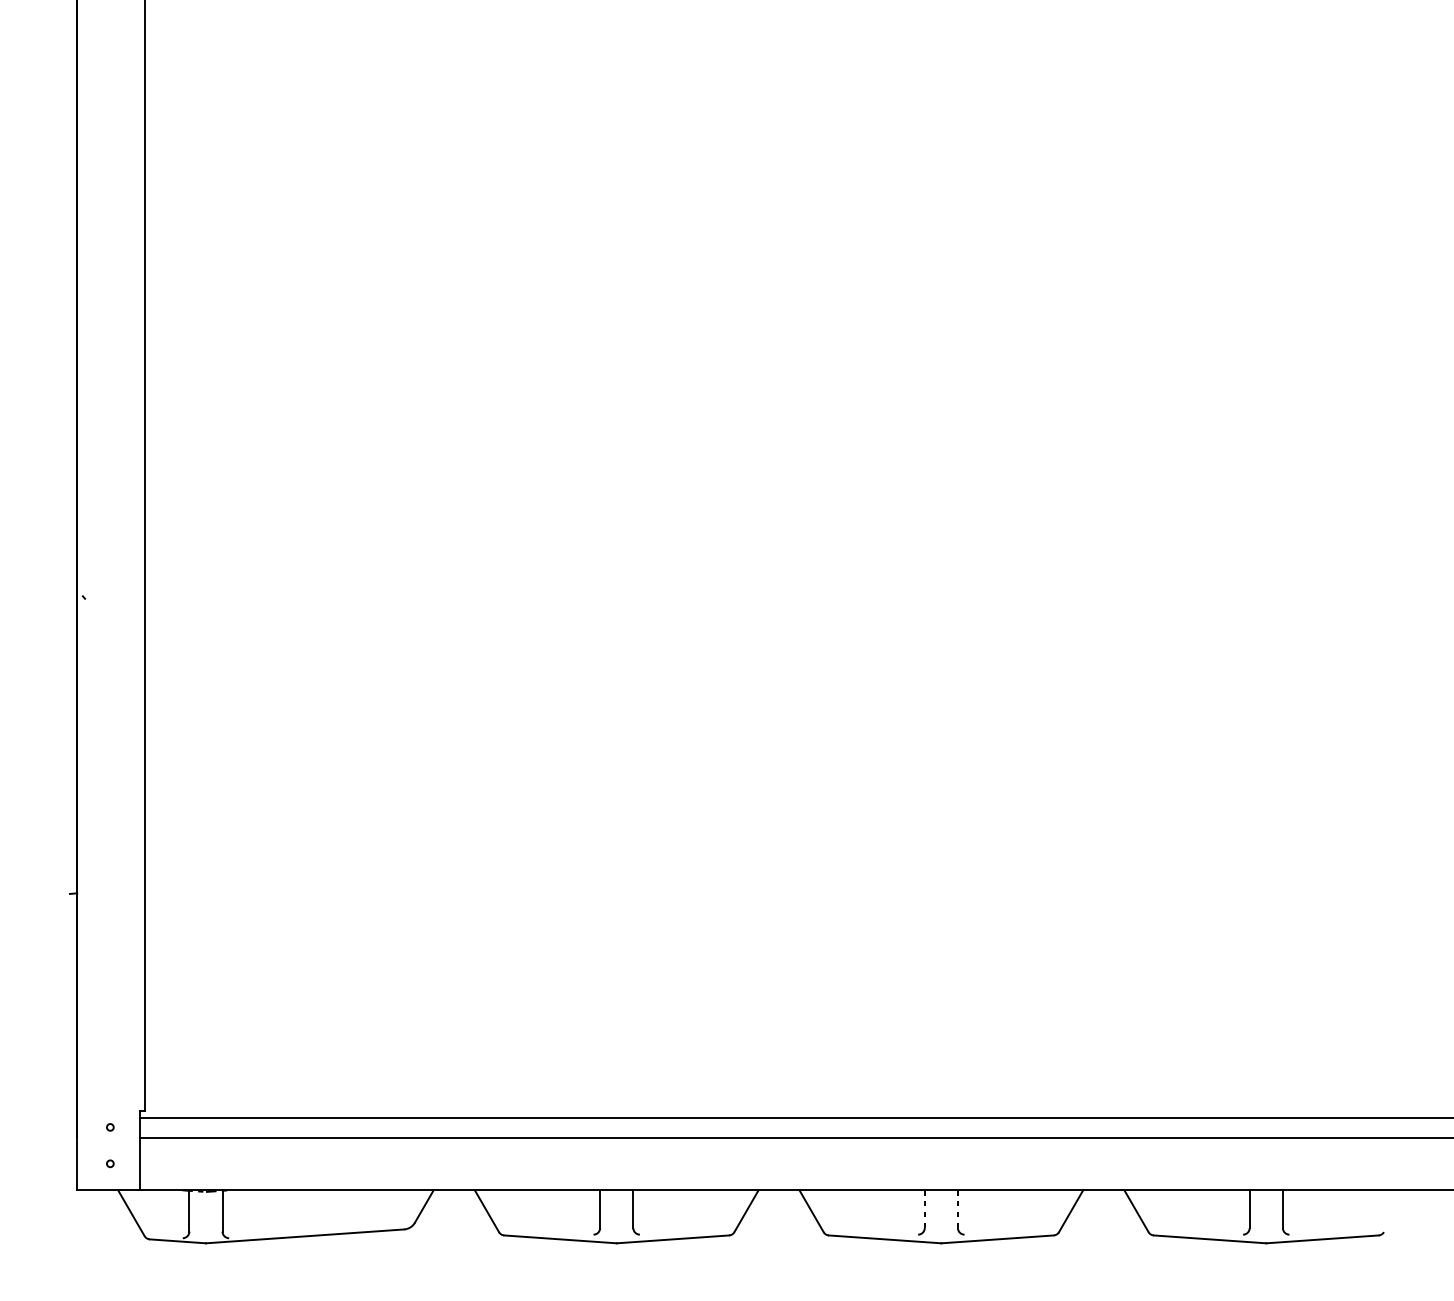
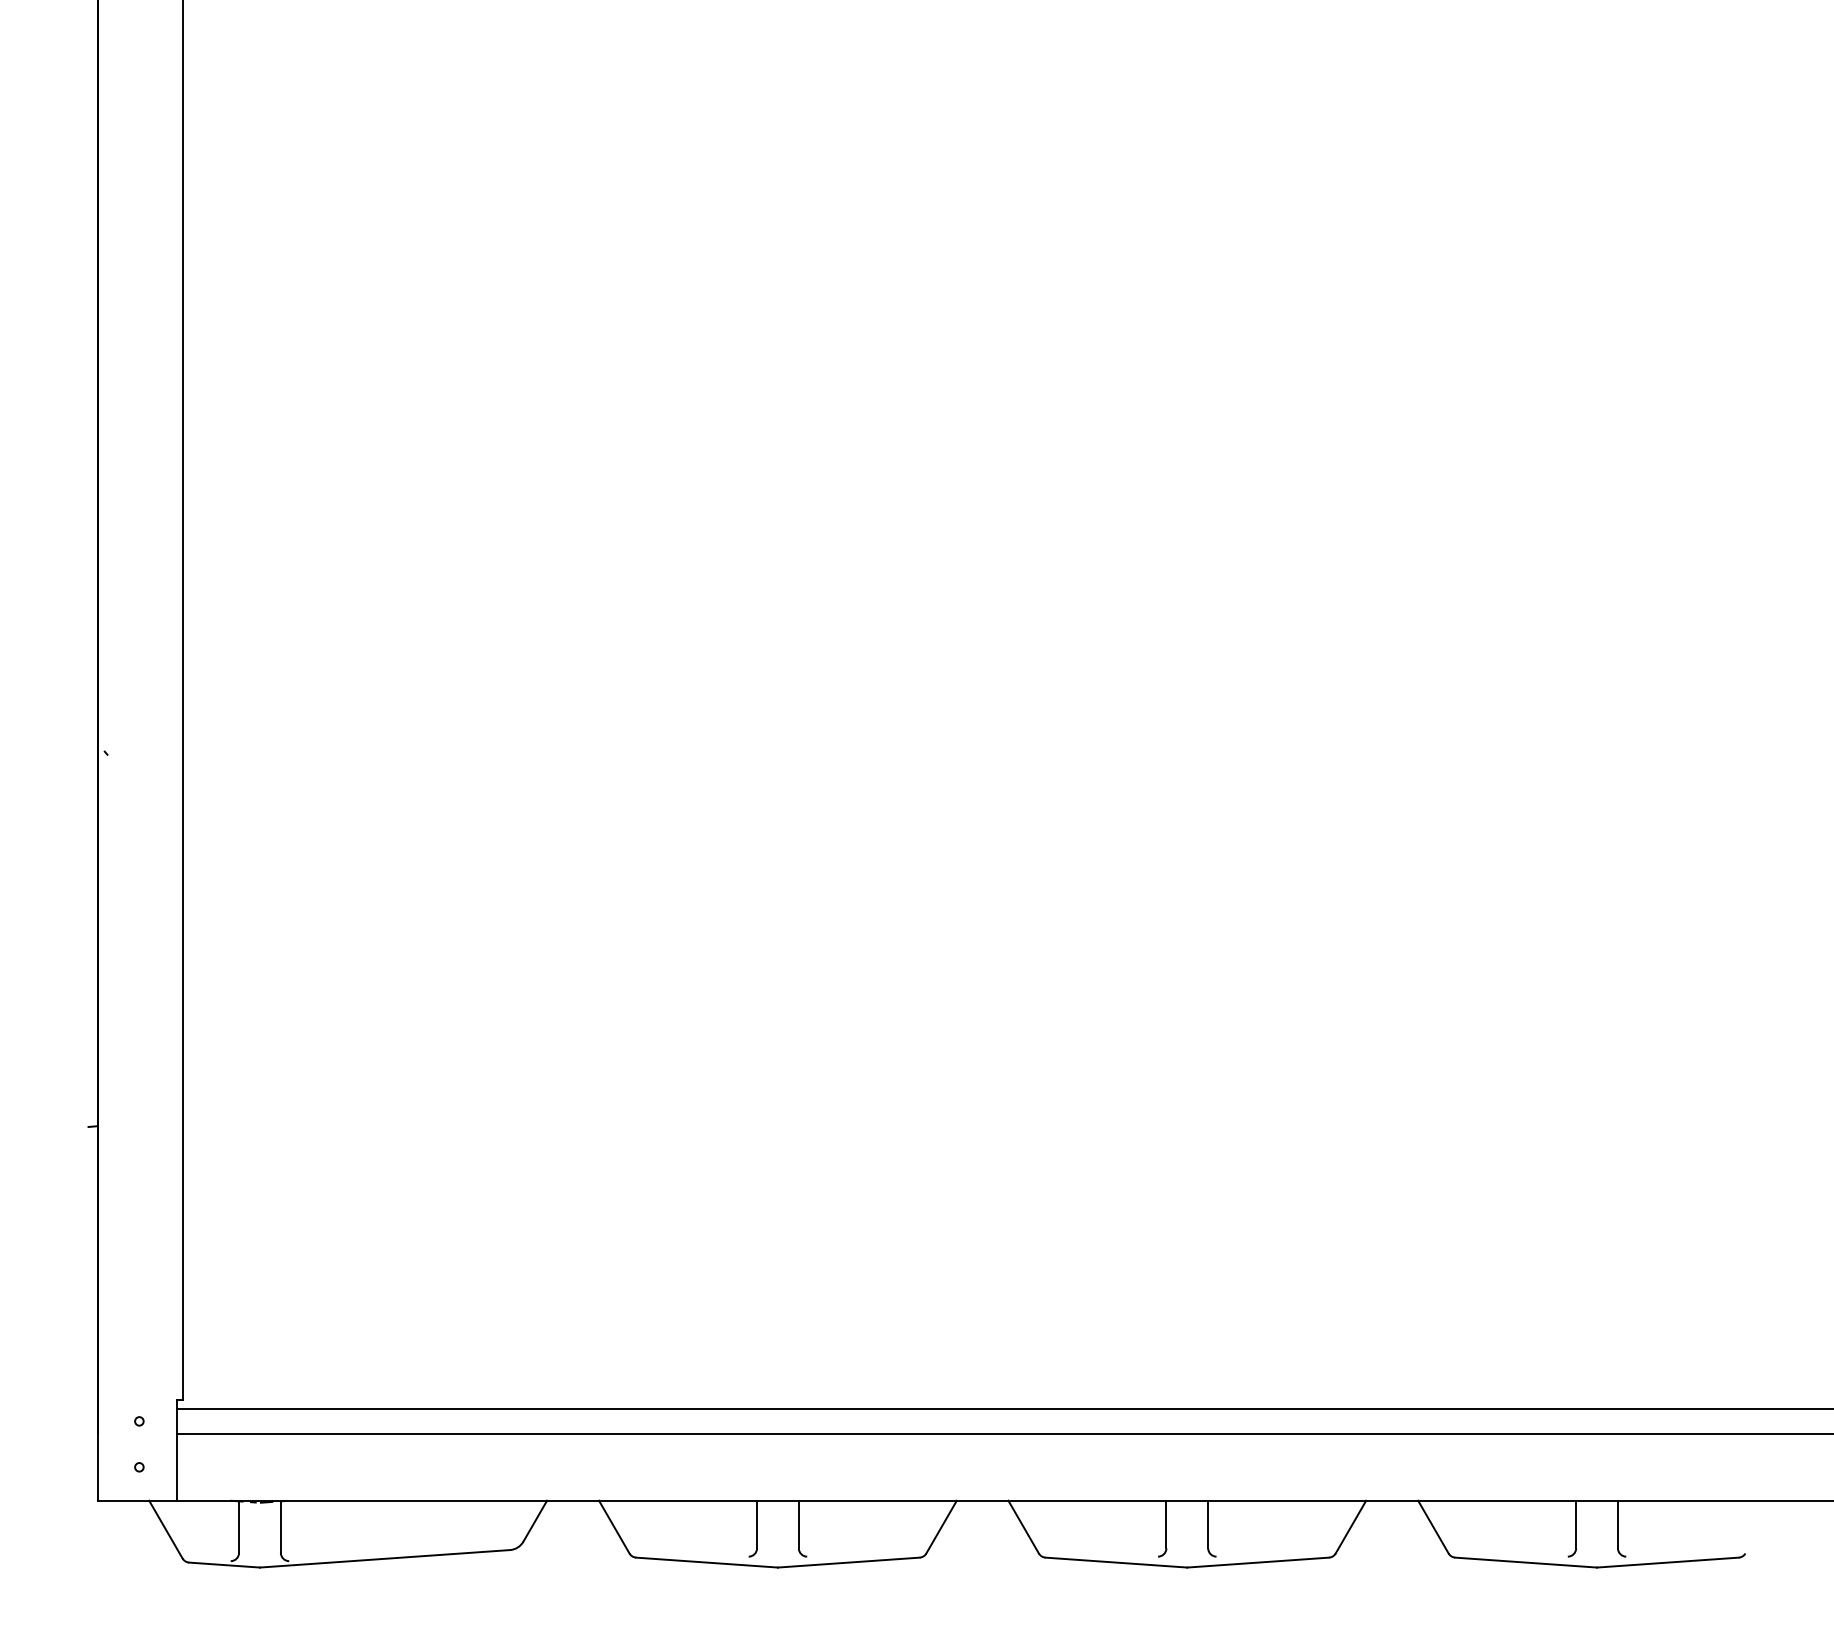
line: (924, 1209) -> (1166, 1524), dashed -> solid
line: (958, 1209) -> (1208, 1524), dashed -> solid

